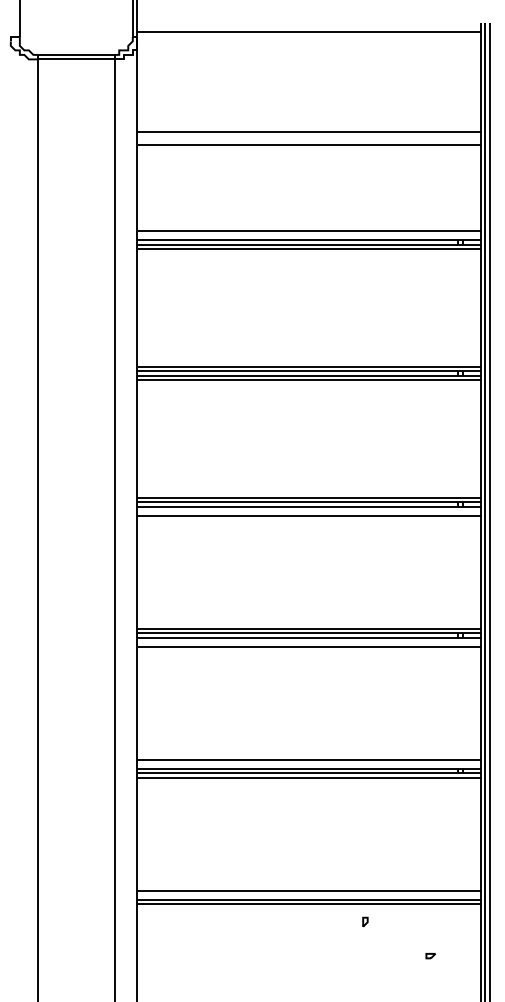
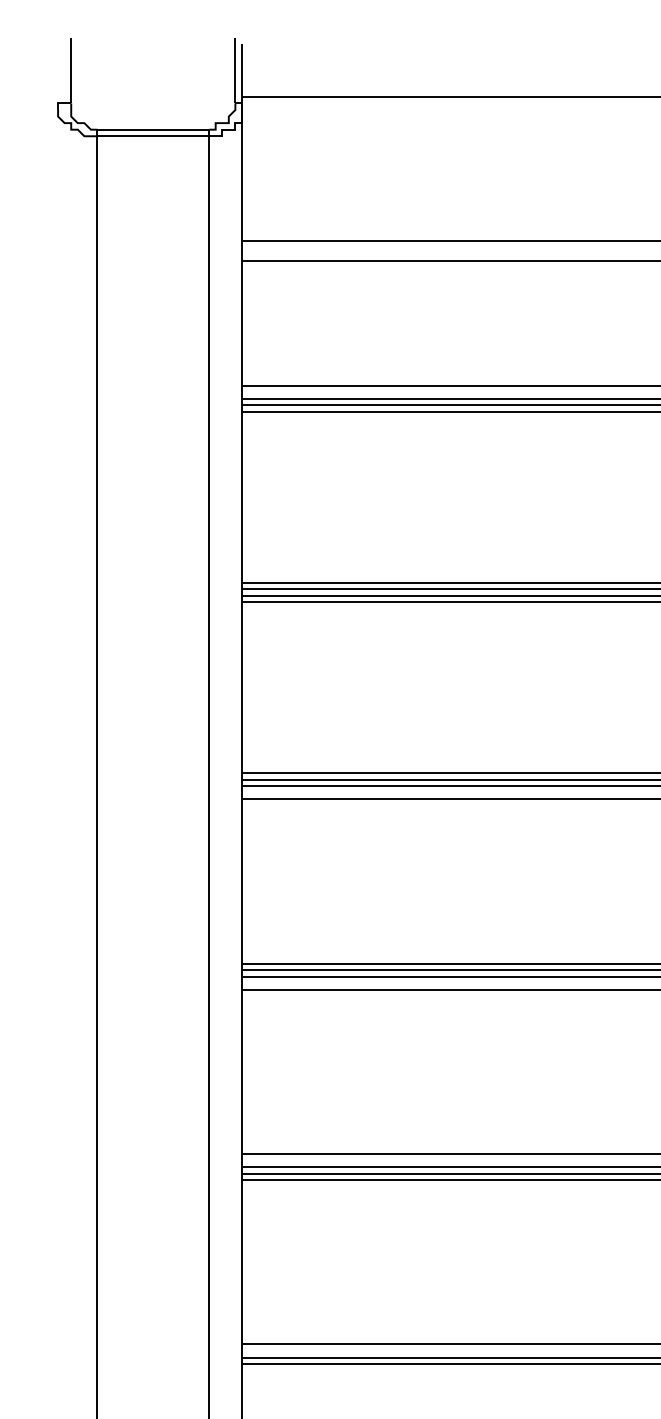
part: (365, 921) -> (573, 1389), removed

